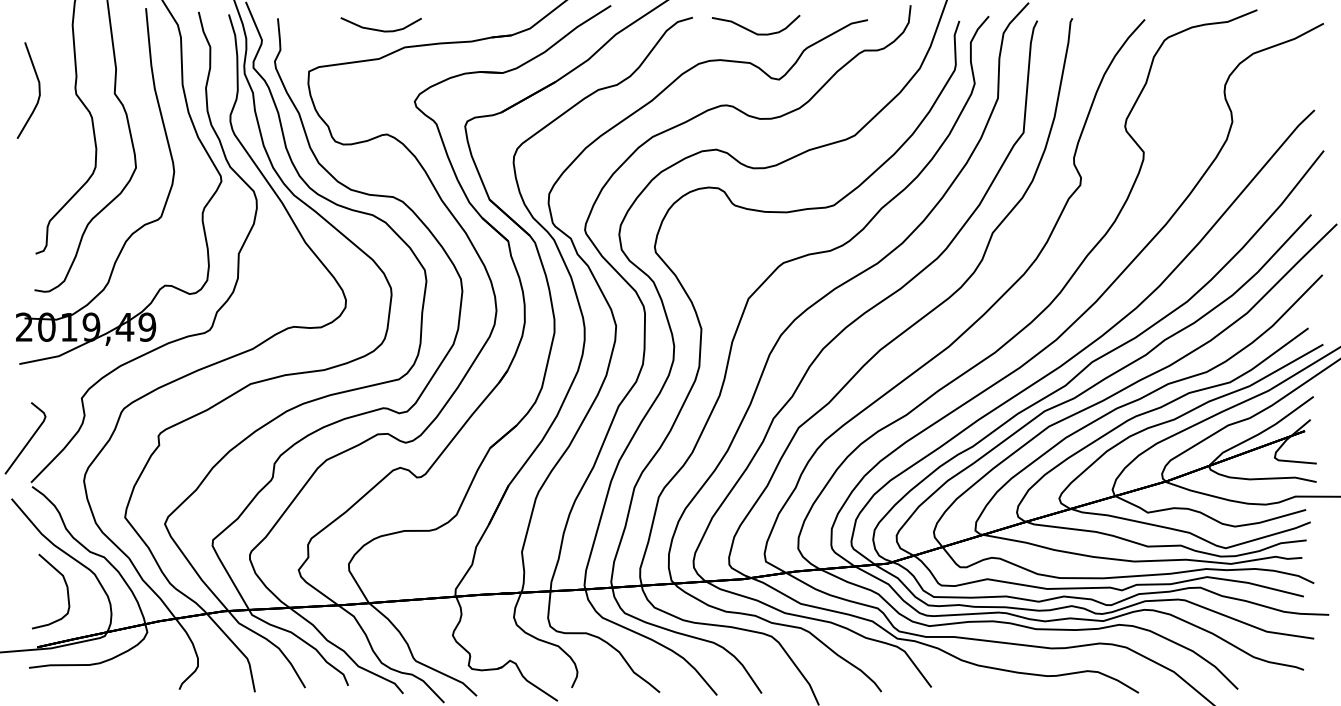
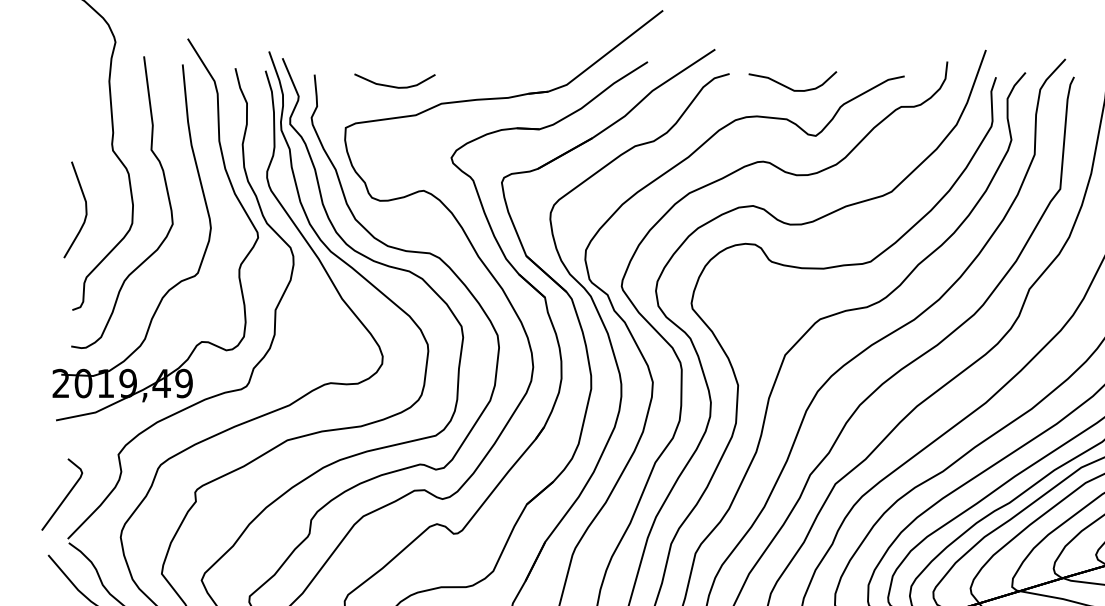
curve: (380, 29) -> (394, 85), moved
curve: (38, 90) -> (85, 209), moved

